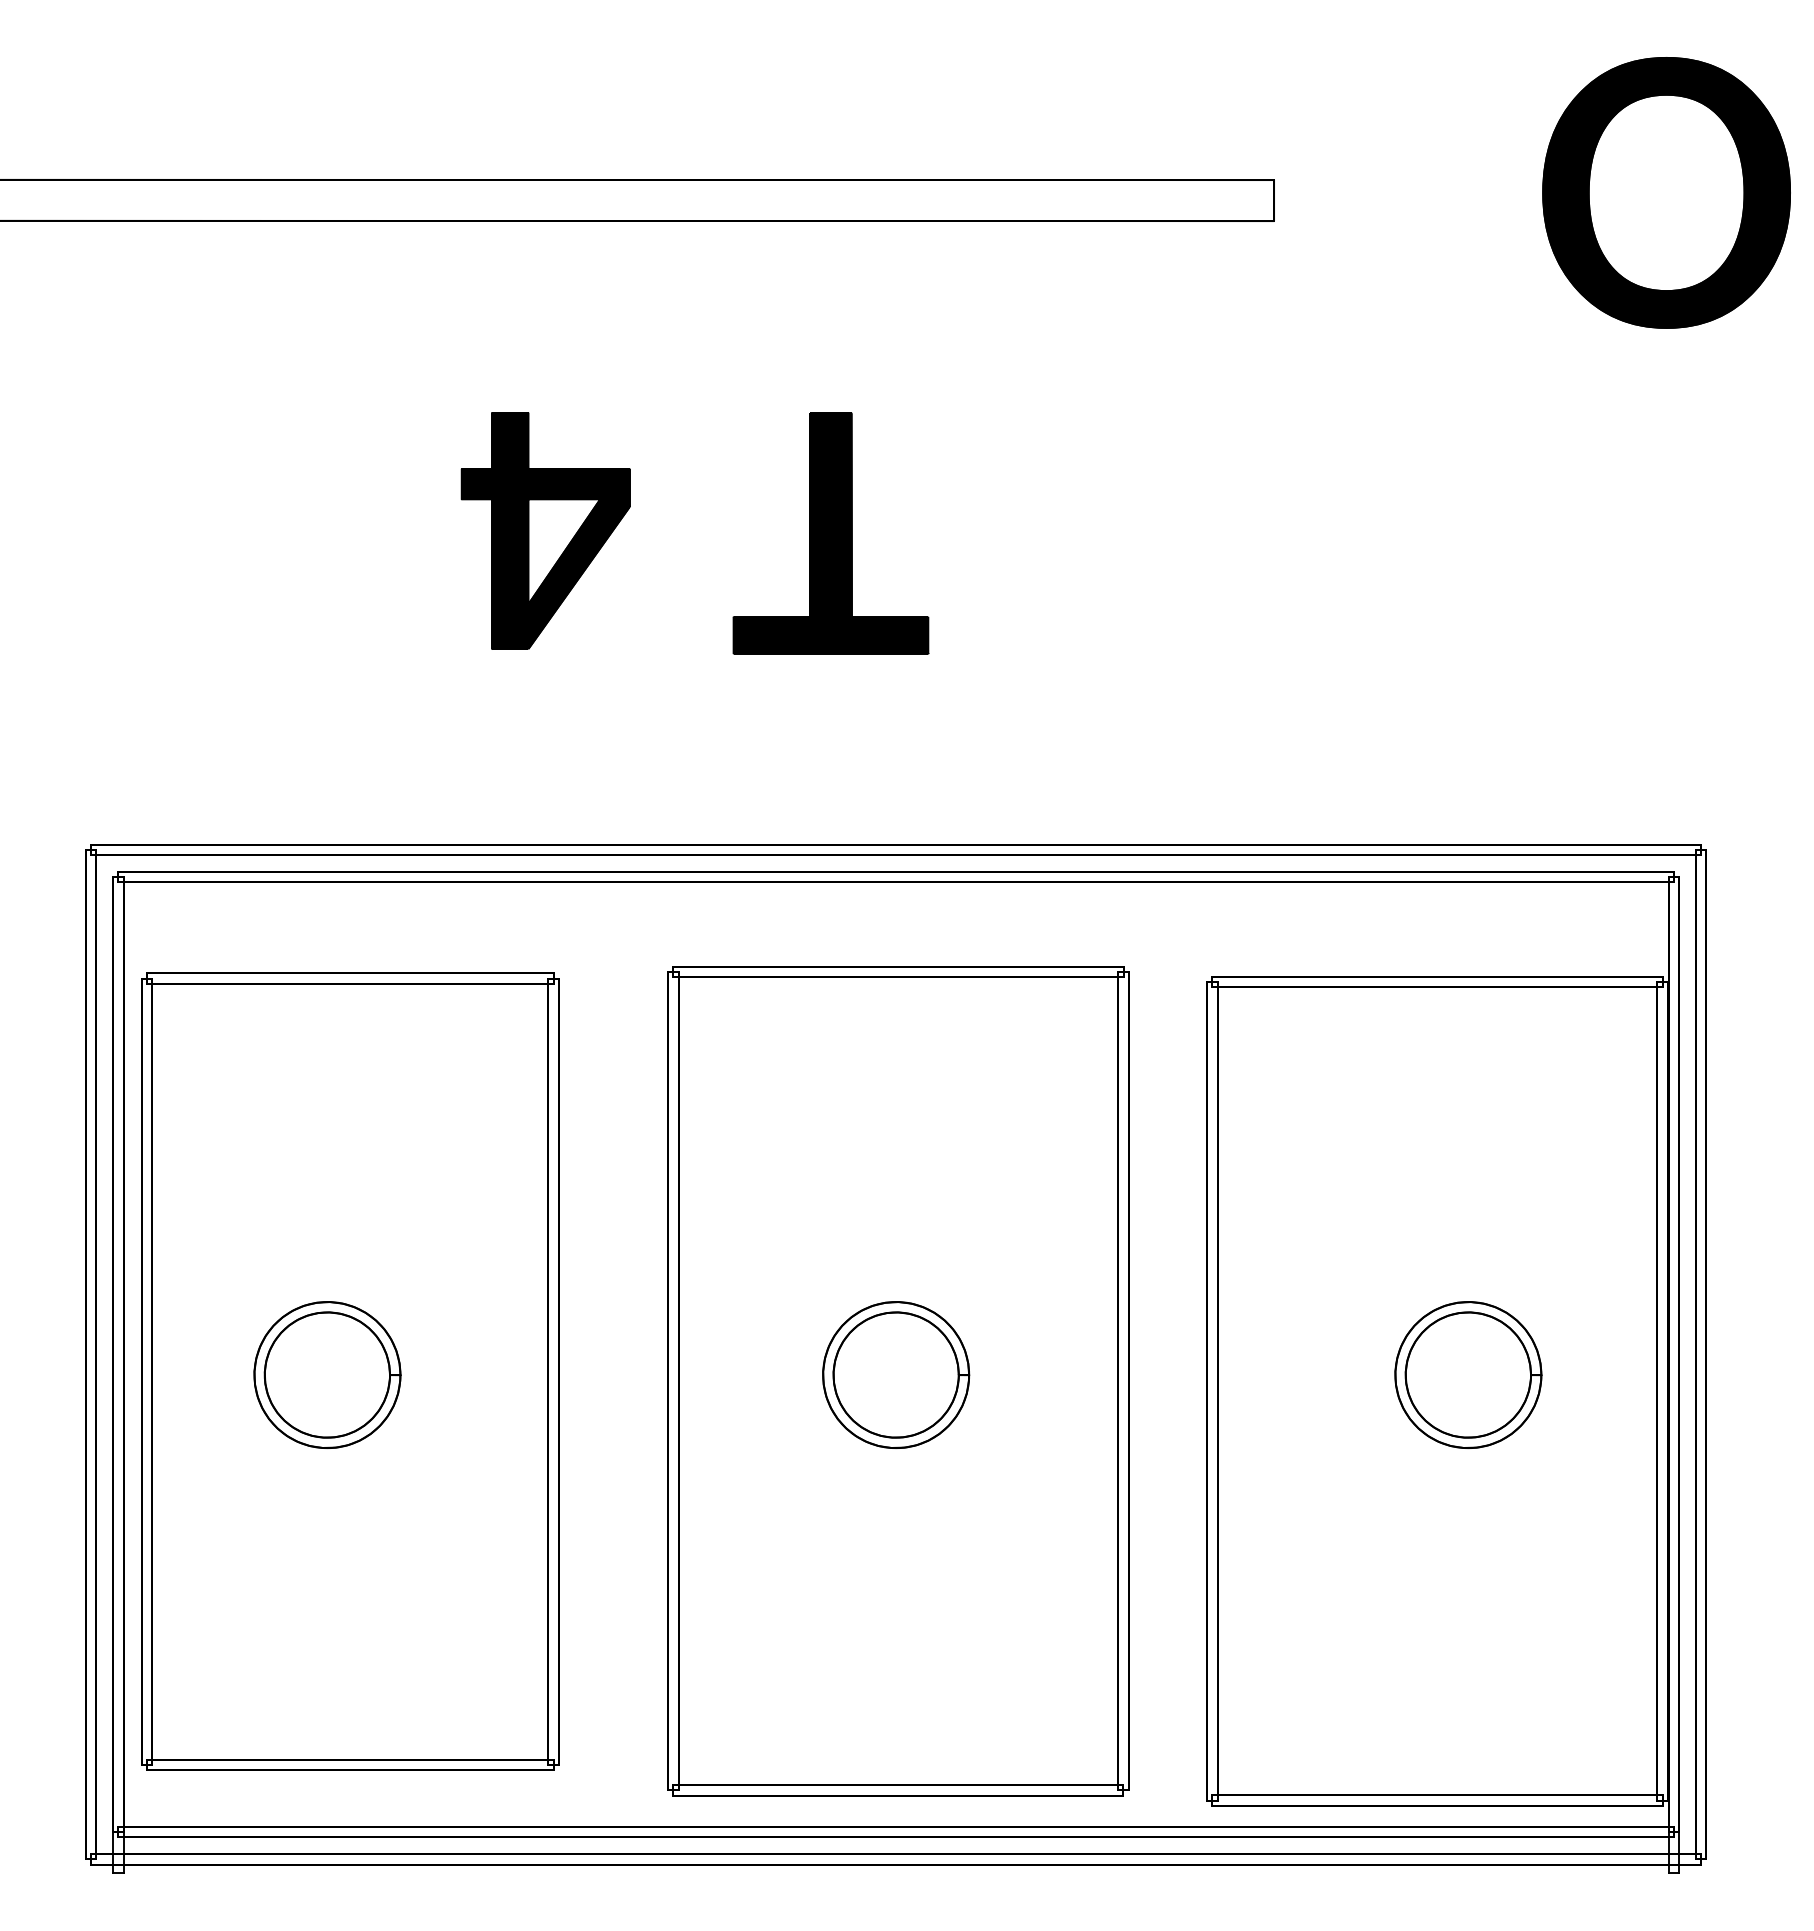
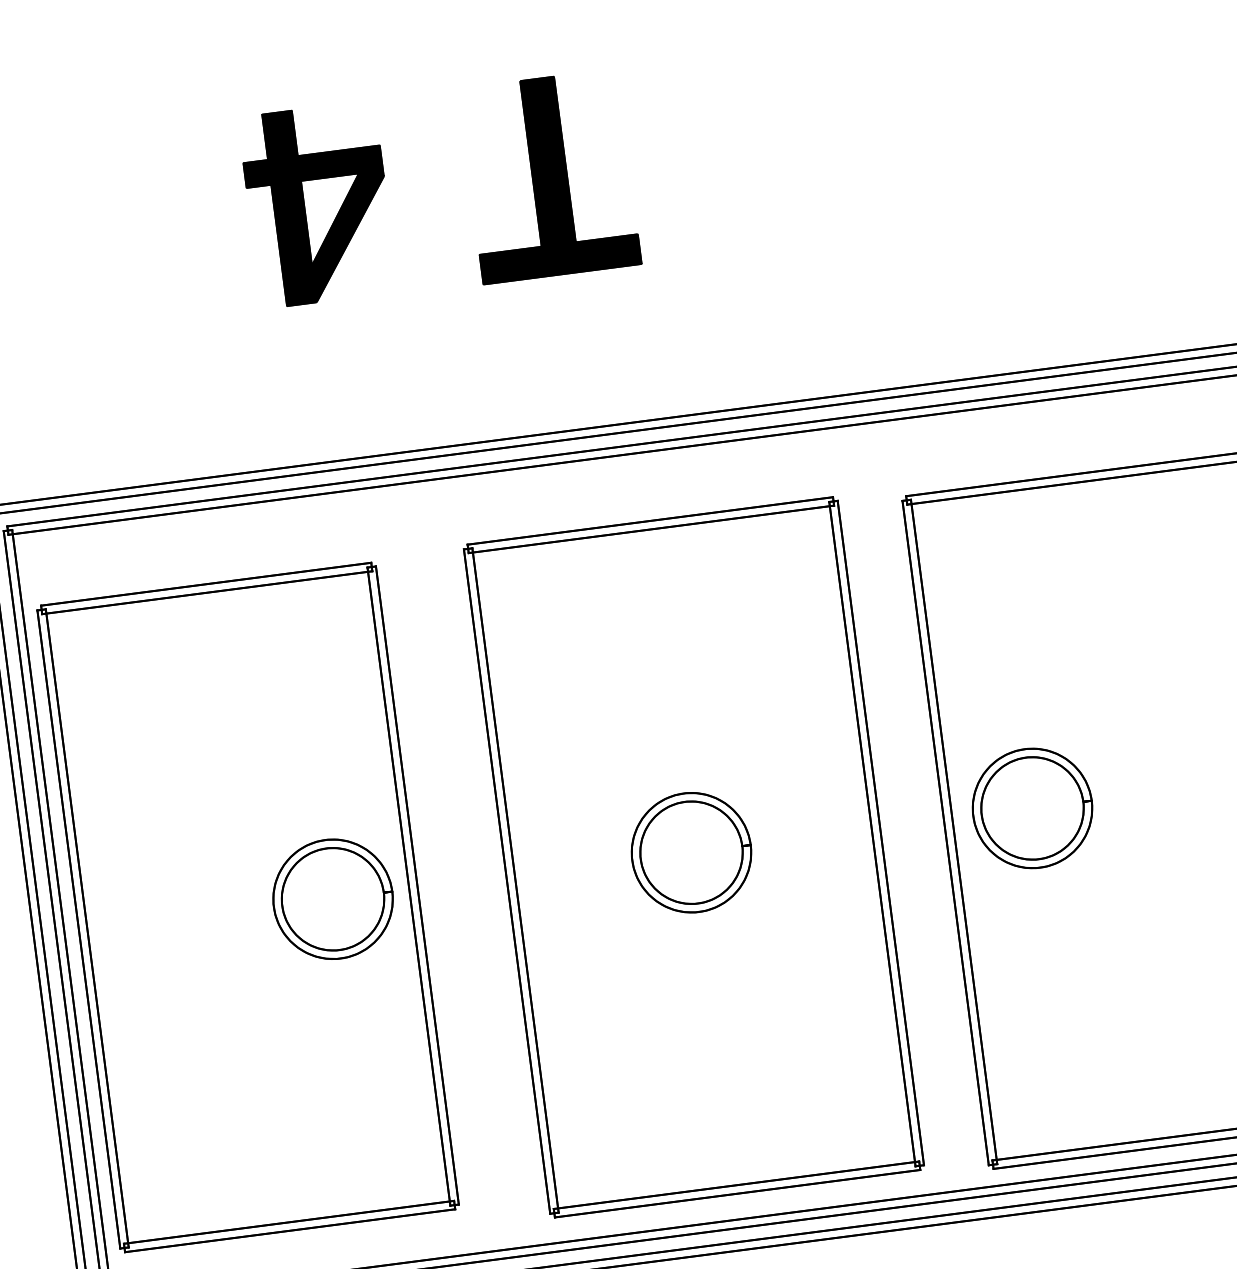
part: (327, 1374) -> (333, 898), moved
part: (1468, 1374) -> (1032, 807), moved

